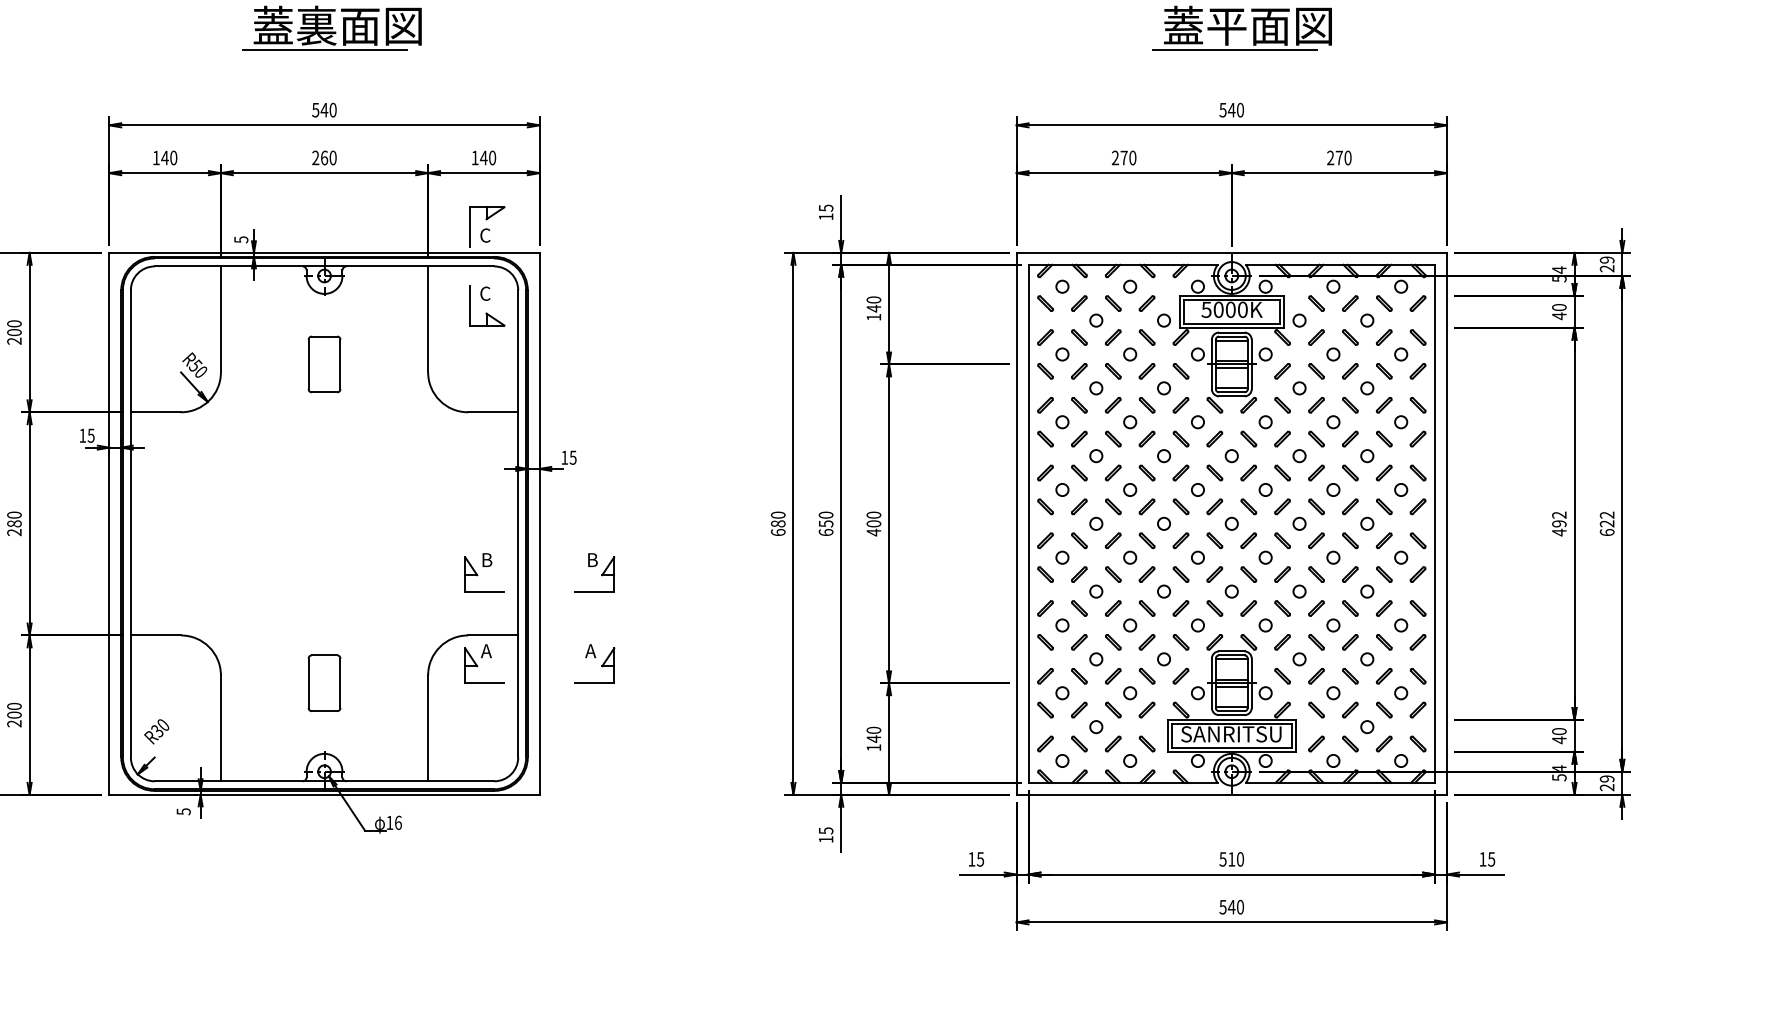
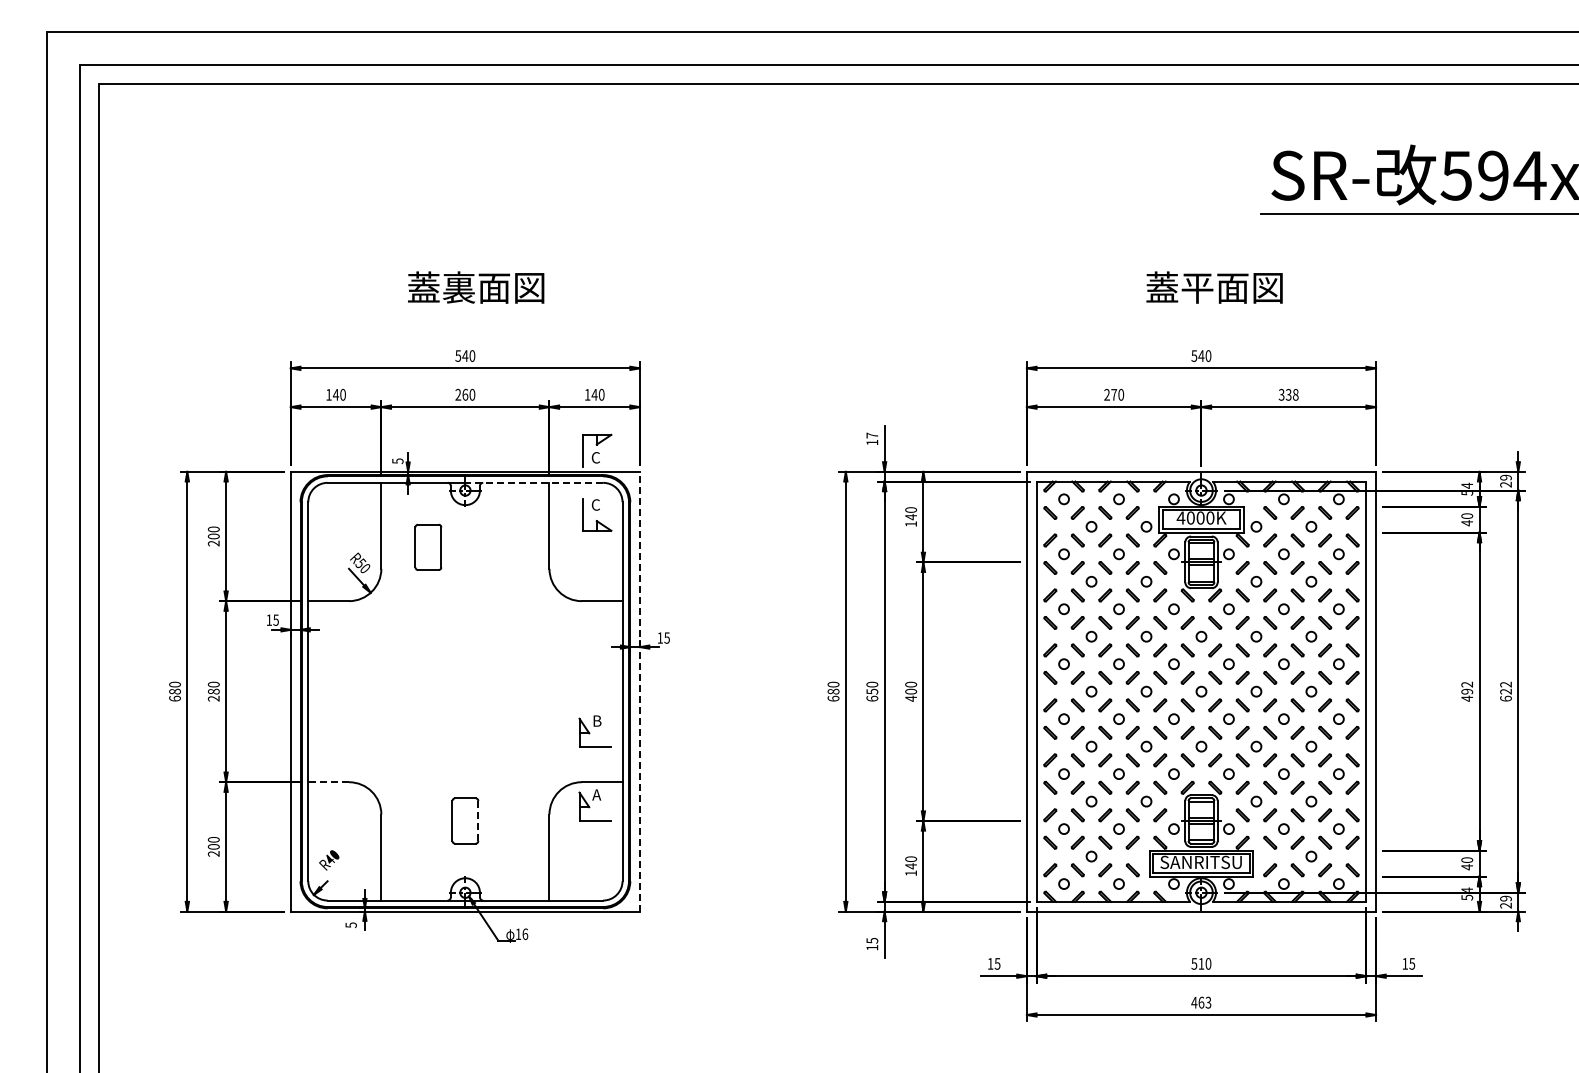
line: (324, 50) -> (465, 307), removed
line: (1234, 50) -> (1203, 307), removed
text: (1339, 157) -> (1288, 394), 270 -> 338
text: (826, 208) -> (872, 435), 15 -> 17
line: (409, 266) -> (534, 482), solid -> dashed
text: (1205, 309) -> (1180, 517), 5000K -> 4000K
part: (324, 363) -> (428, 546), moved
line: (540, 523) -> (640, 691), solid -> dashed
part: (594, 572) -> (684, 731), removed
line: (155, 635) -> (328, 782), solid -> dashed
part: (594, 664) -> (684, 805), removed
line: (340, 683) -> (478, 821), solid -> dashed
text: (159, 728) -> (331, 857), R30 -> R40
text: (1231, 906) -> (1201, 1002), 540 -> 463

